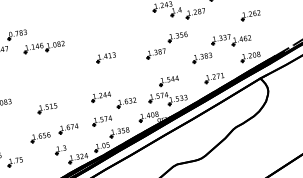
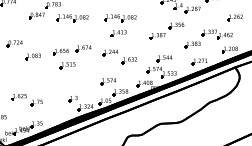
part: (105, 38) -> (120, 18), added
part: (113, 99) -> (119, 56), moved
part: (54, 133) -> (72, 50), moved

